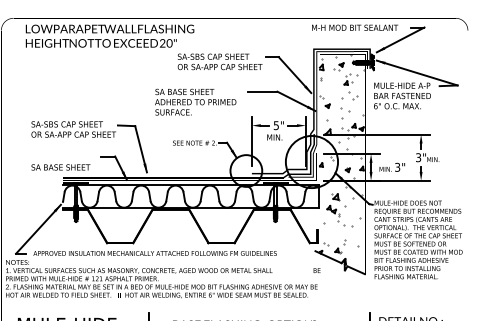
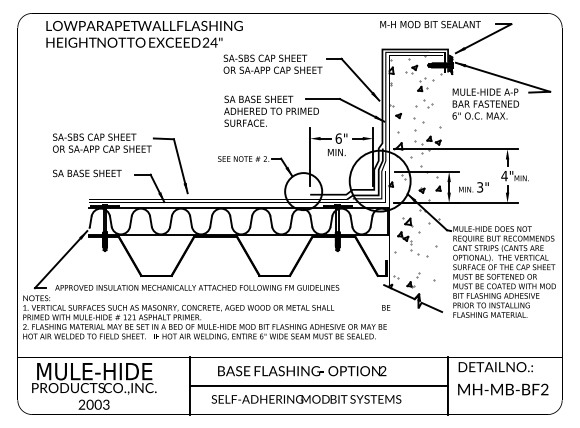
text: (169, 43) -> (213, 42), 20" -> 24"
text: (195, 101) -> (271, 110), moved
text: (276, 125) -> (338, 138), 5" -> 6"
text: (418, 157) -> (504, 175), 3" -> 4"
text: (61, 167) -> (87, 173), moved

